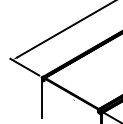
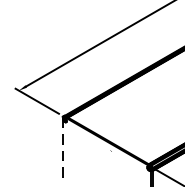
line: (41, 97) -> (62, 146), solid -> dashed

